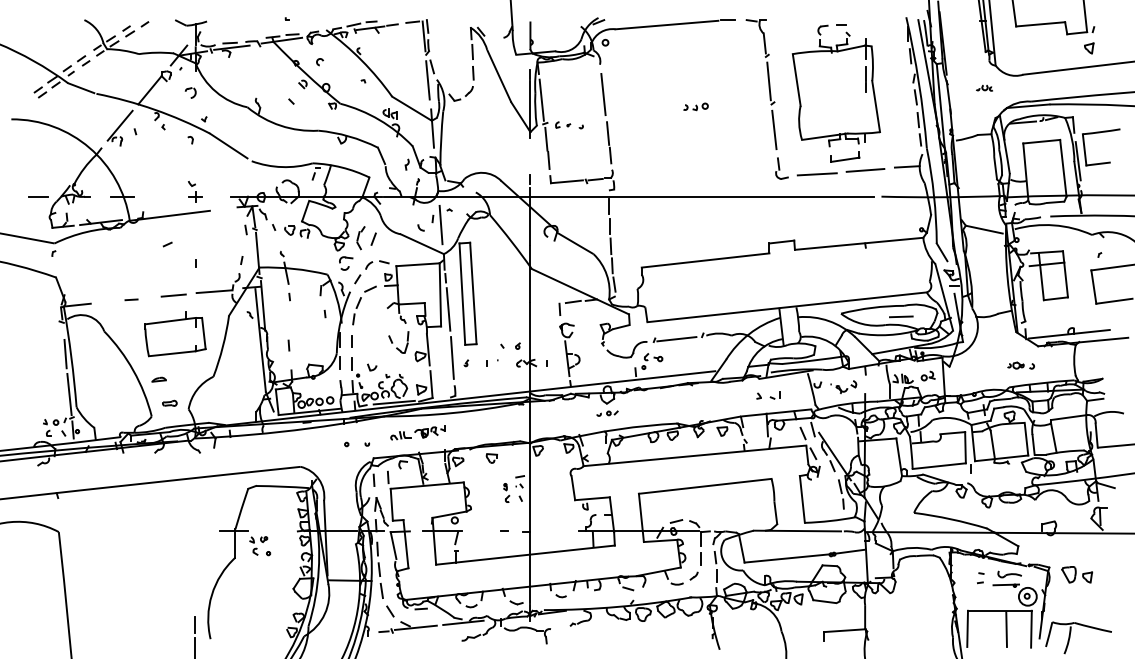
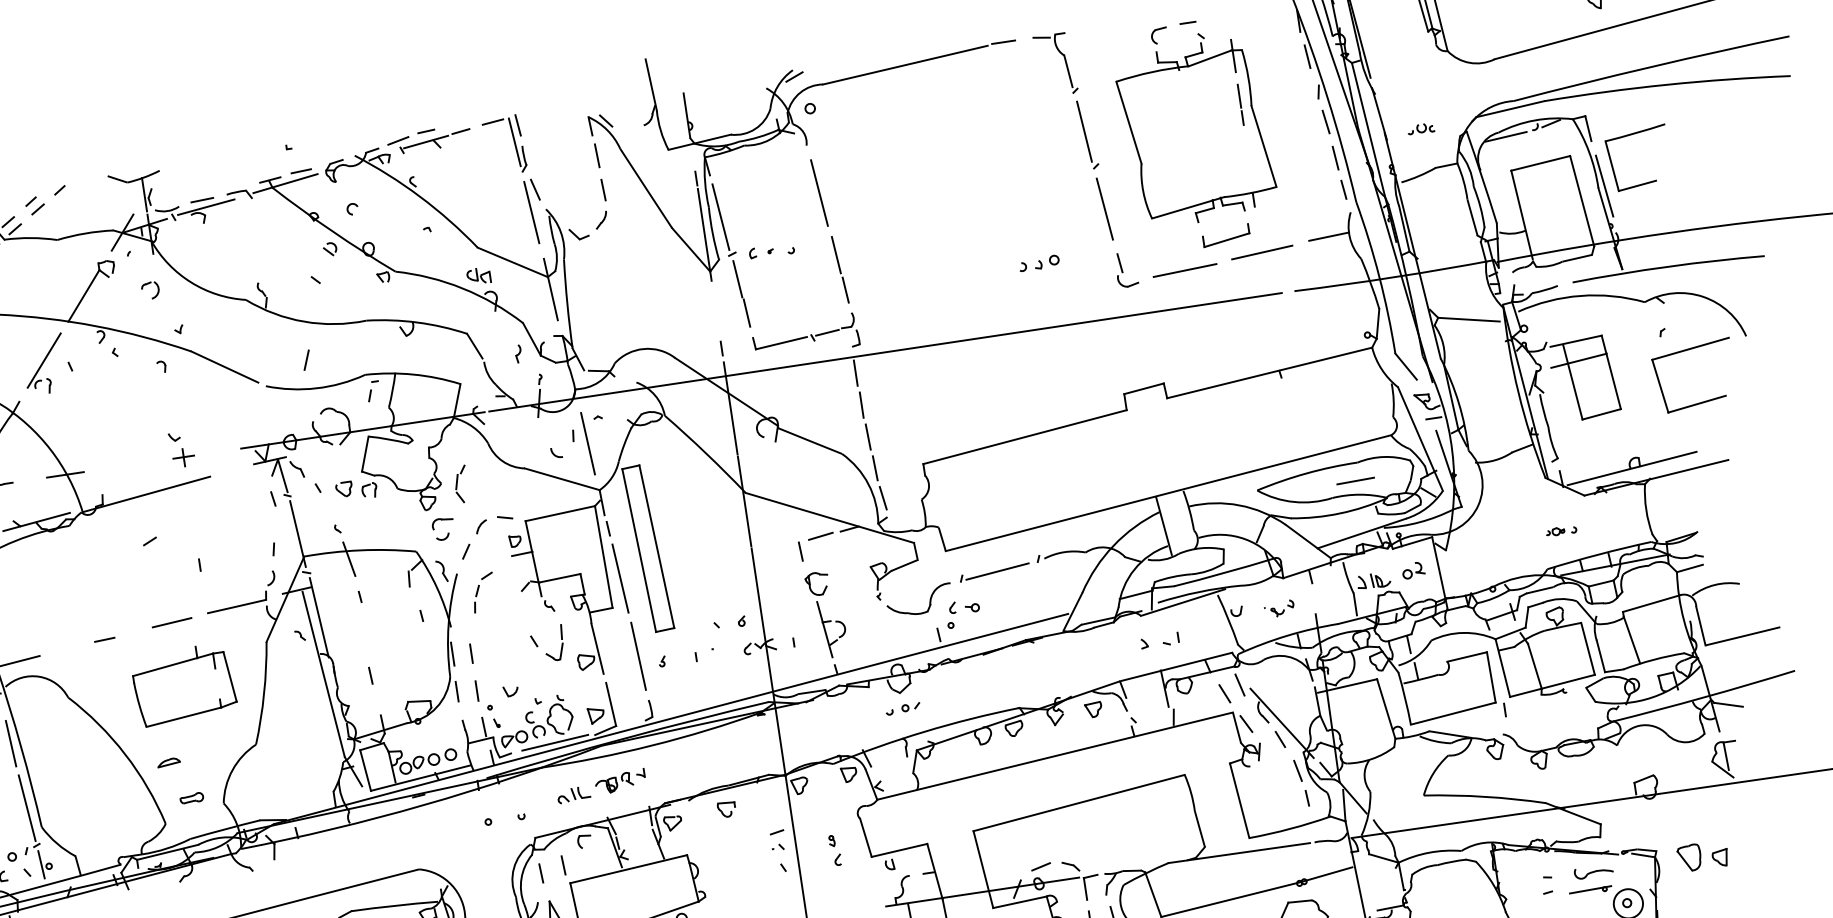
part: (984, 87) -> (1420, 127), moved
part: (695, 106) -> (1038, 262), moved
line: (373, 238) -> (306, 359), moved
part: (364, 305) -> (483, 592), size x0.6
part: (1020, 365) -> (1560, 530), size x0.7
part: (843, 387) -> (1279, 609), size x0.7
part: (506, 492) -> (834, 849), moved

